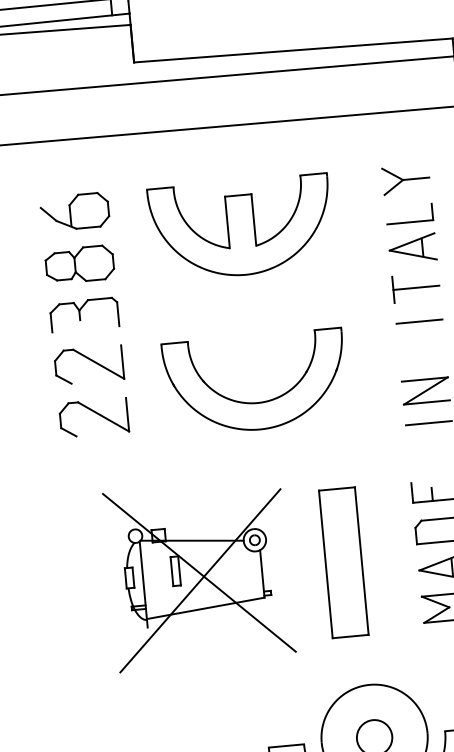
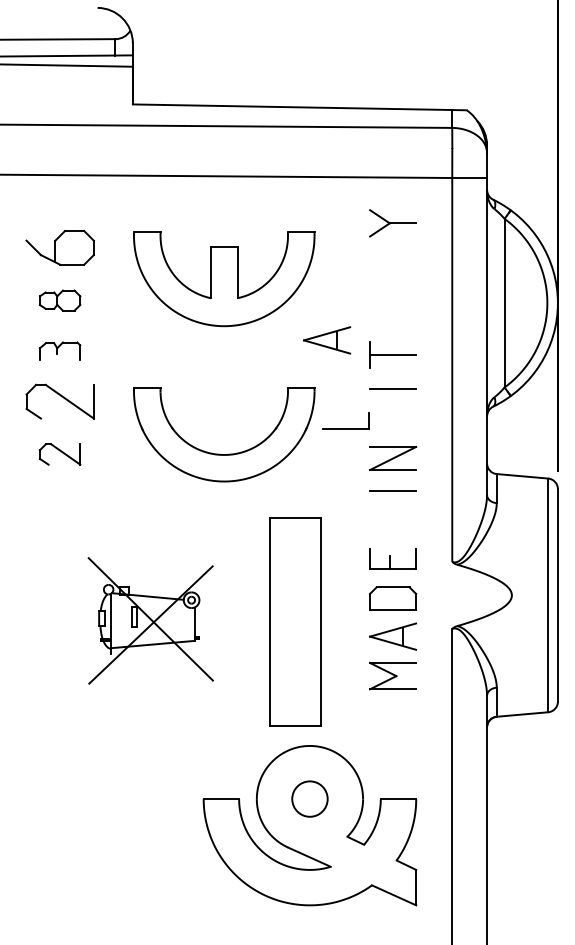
part: (405, 179) -> (392, 223), moved
part: (409, 221) -> (345, 428), moved
part: (413, 248) -> (327, 340), moved
part: (79, 264) -> (59, 300), size x0.6
part: (83, 314) -> (59, 350), size x0.6
part: (93, 417) -> (59, 454), size x0.6
part: (343, 562) -> (295, 621), size x1.4
part: (199, 574) -> (150, 620), size x0.7

